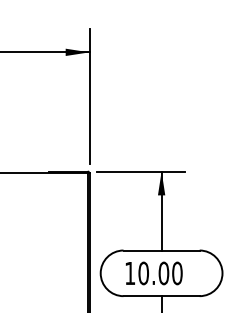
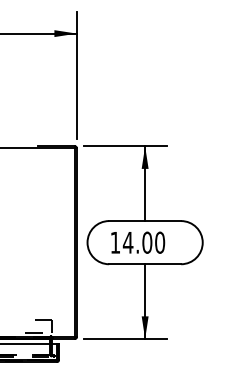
text: (142, 273) -> (127, 242), 10.00 -> 14.00

